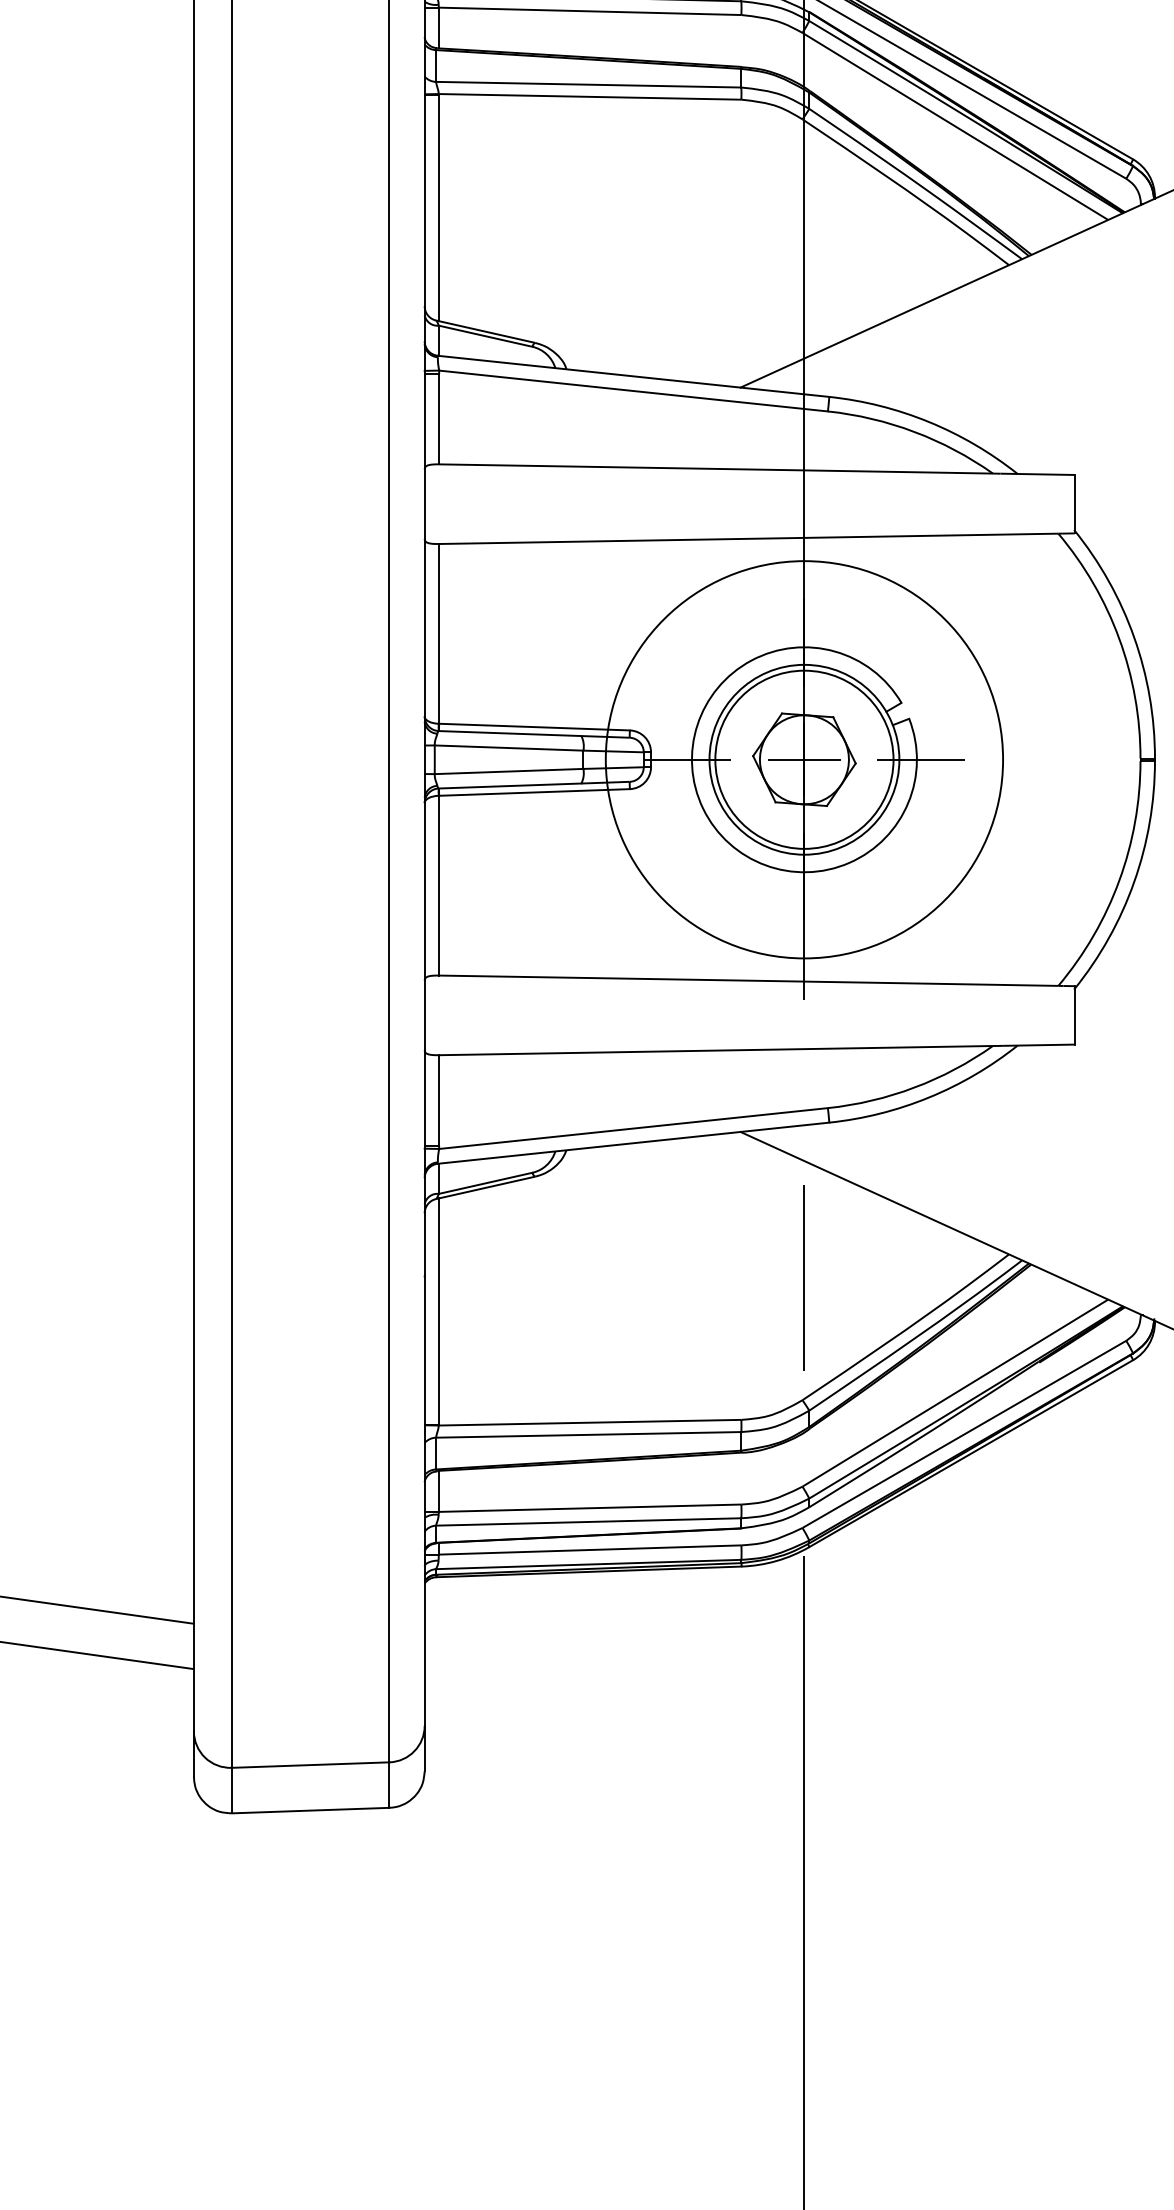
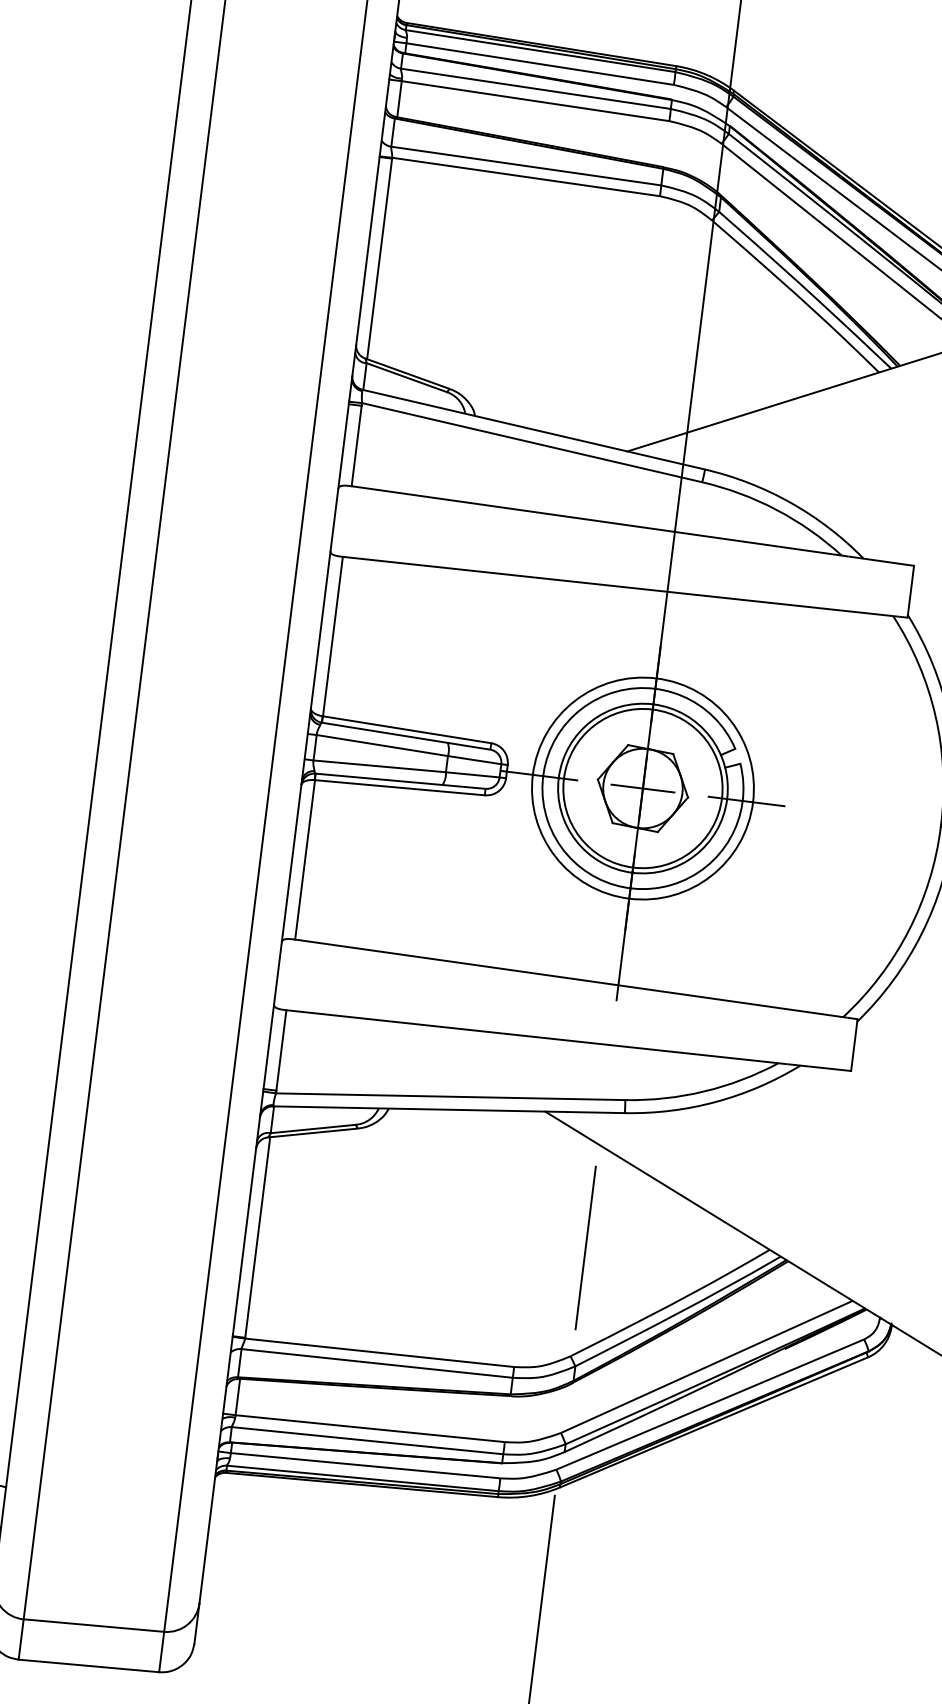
circle: (804, 759) -> (643, 788), size x0.62

